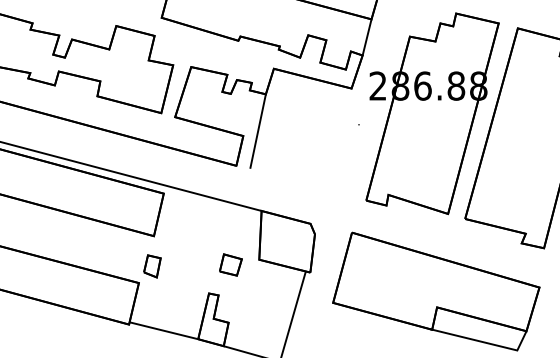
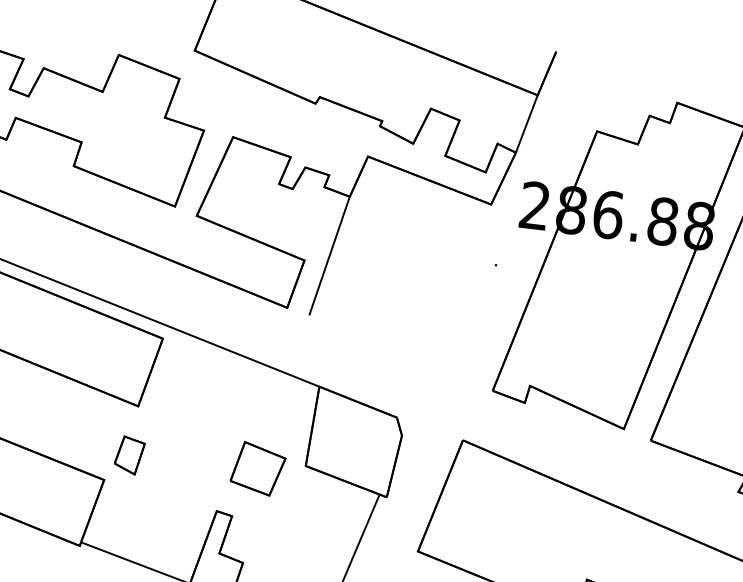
part: (230, 264) -> (257, 468), size x1.43

